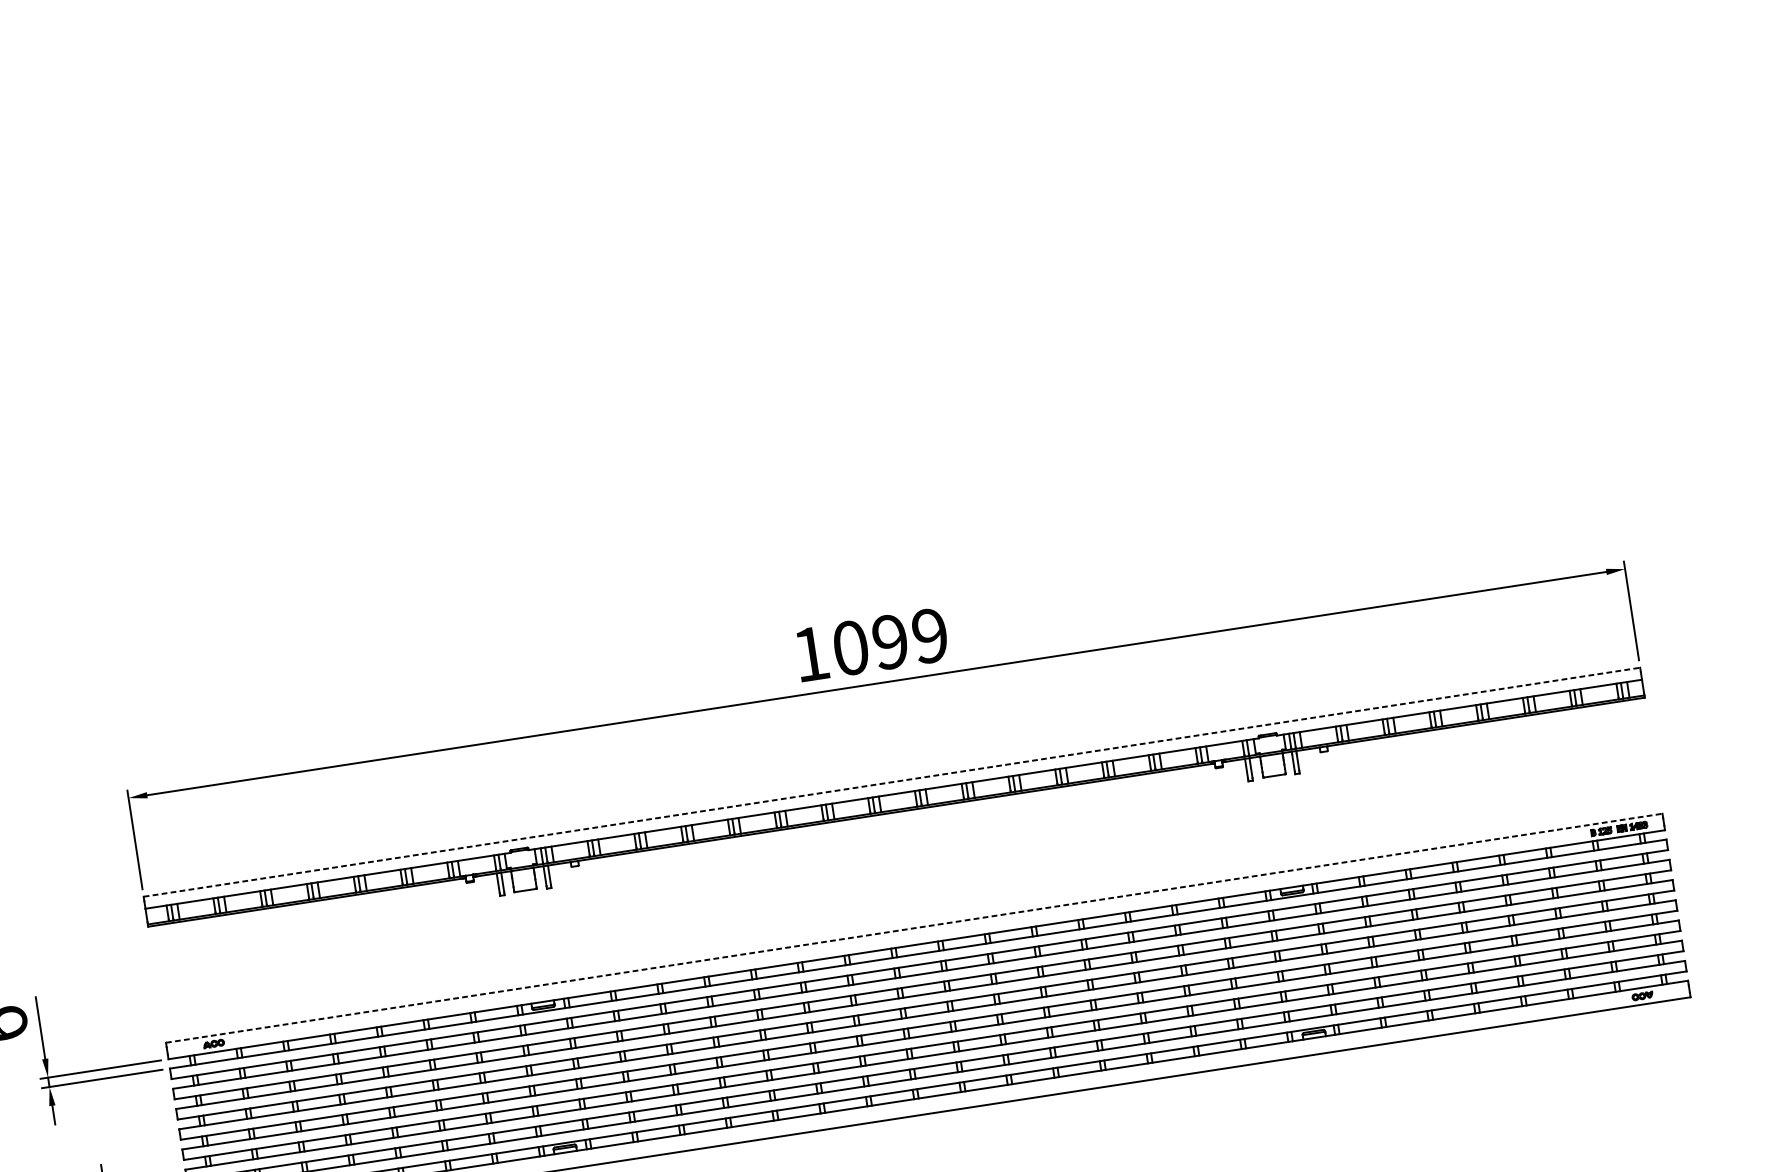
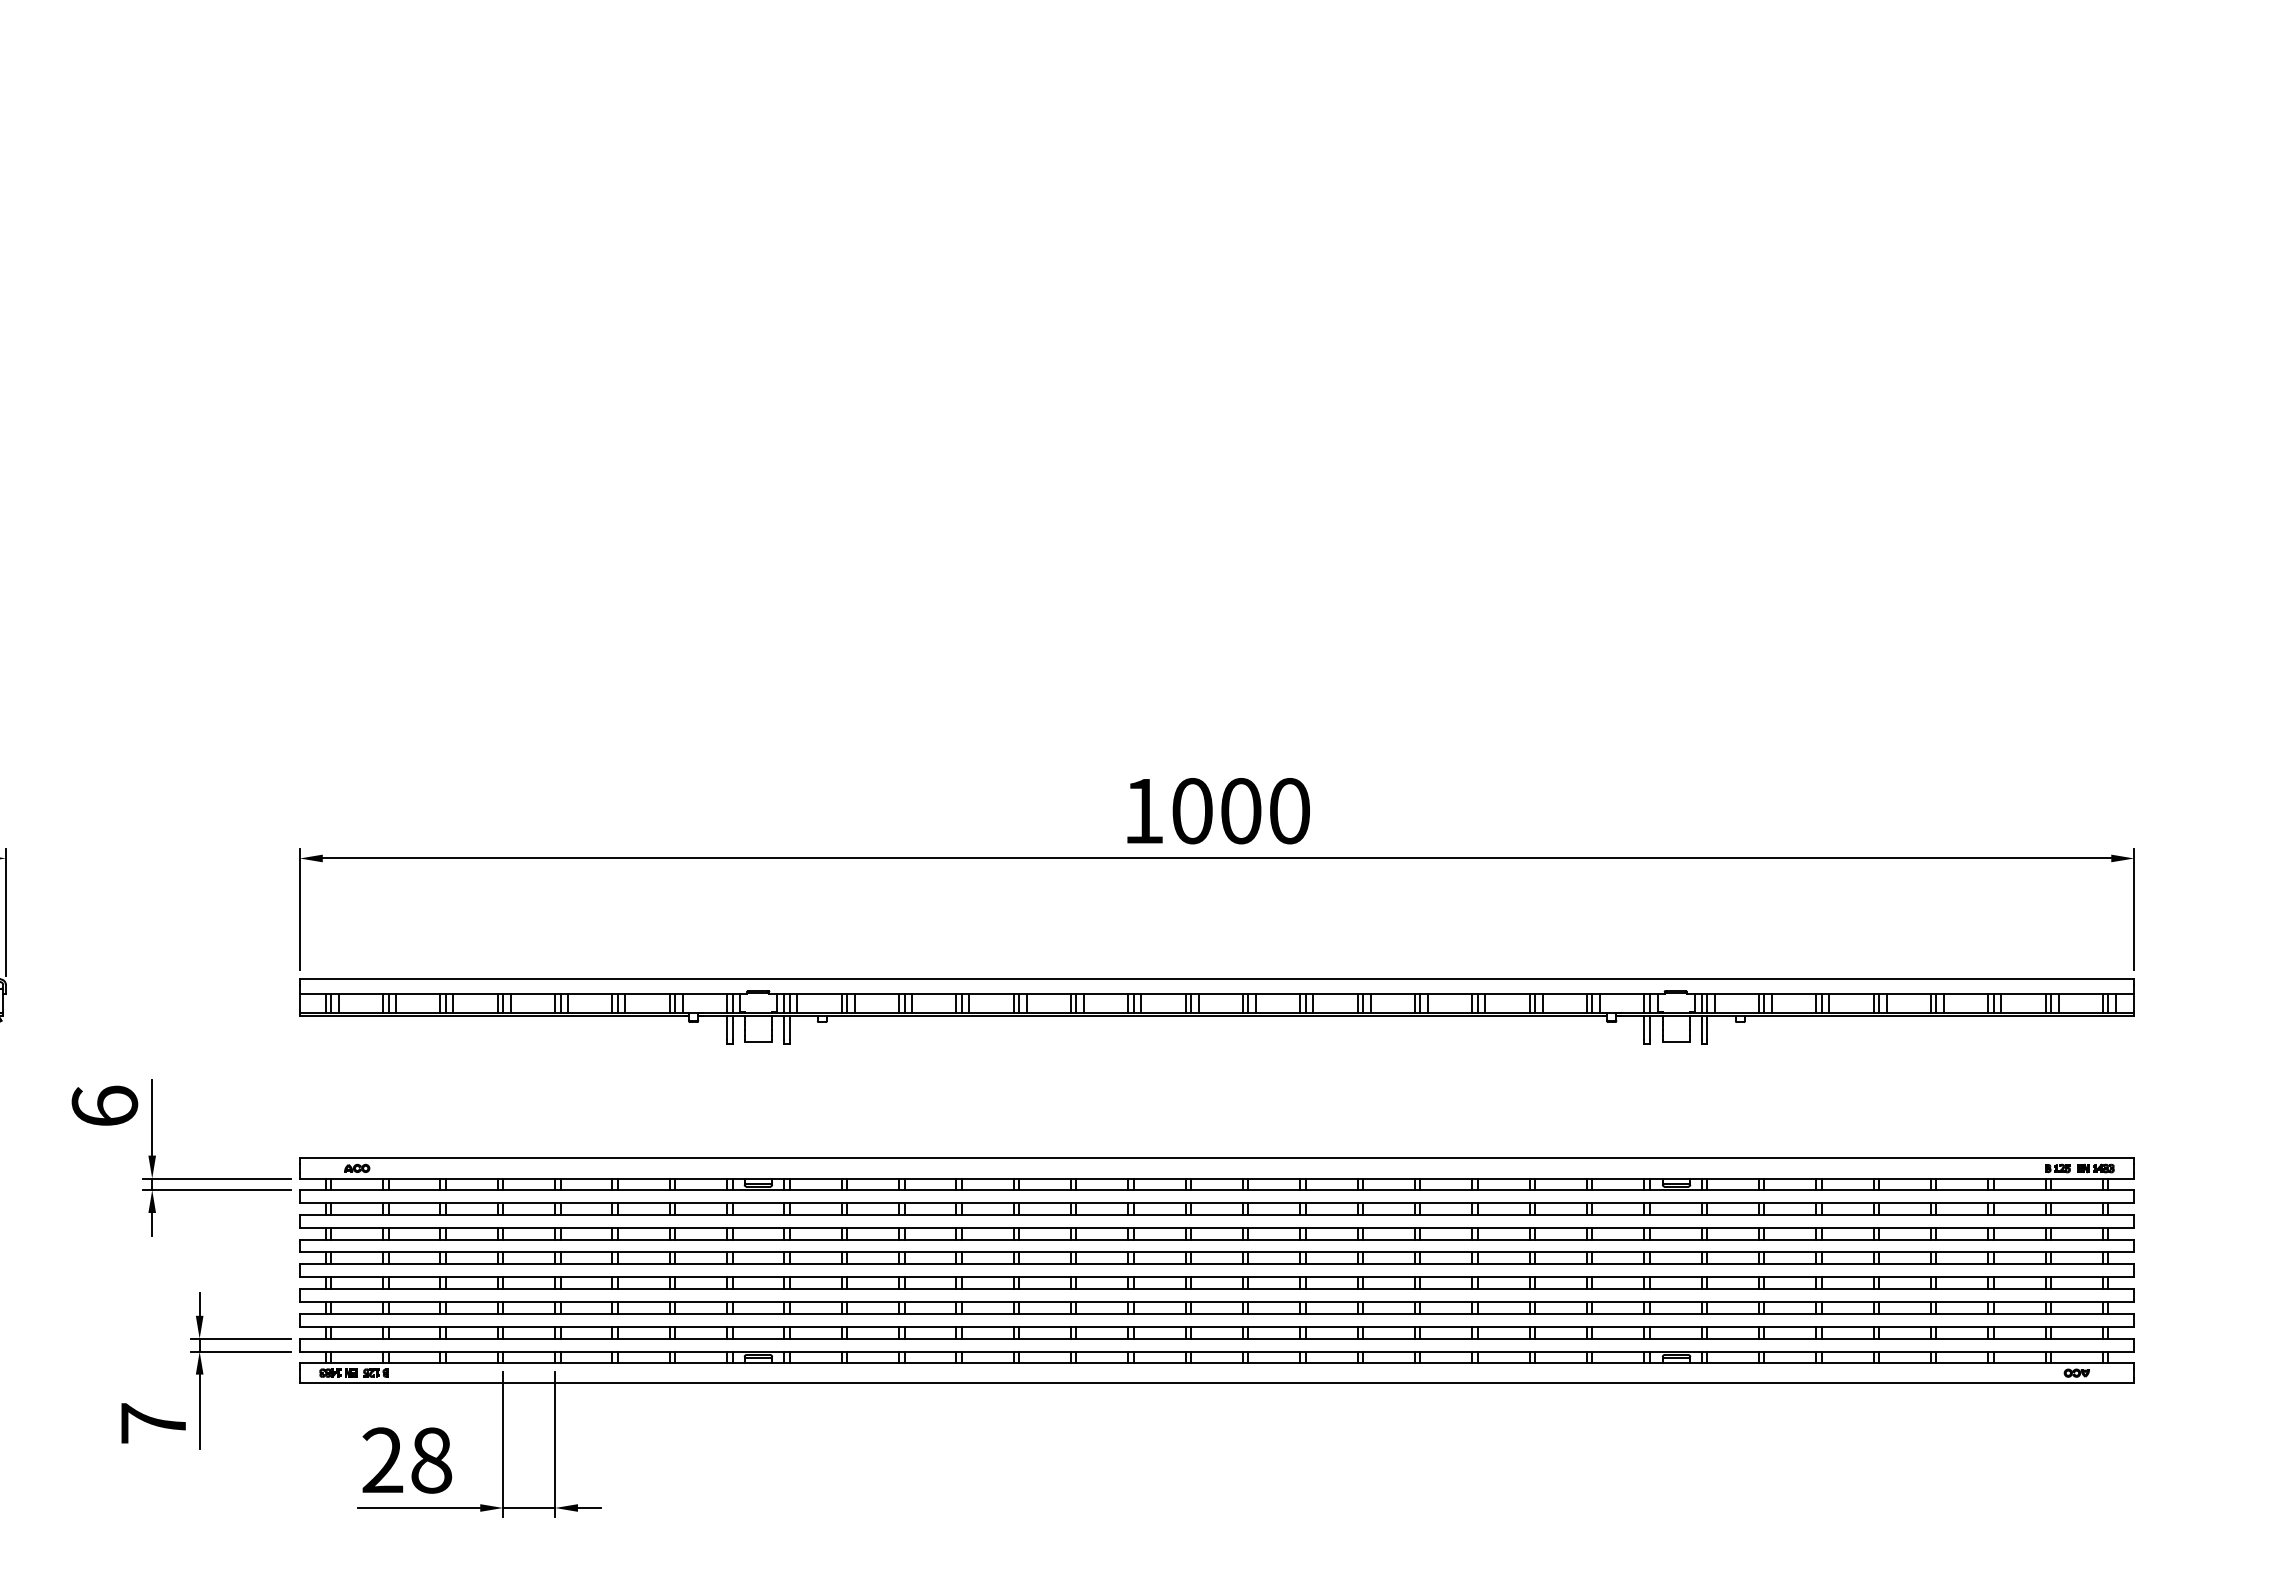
text: (910, 639) -> (1265, 811), 1099 -> 1000
line: (892, 782) -> (1217, 979), dashed -> solid
line: (914, 928) -> (1217, 1158), dashed -> solid

